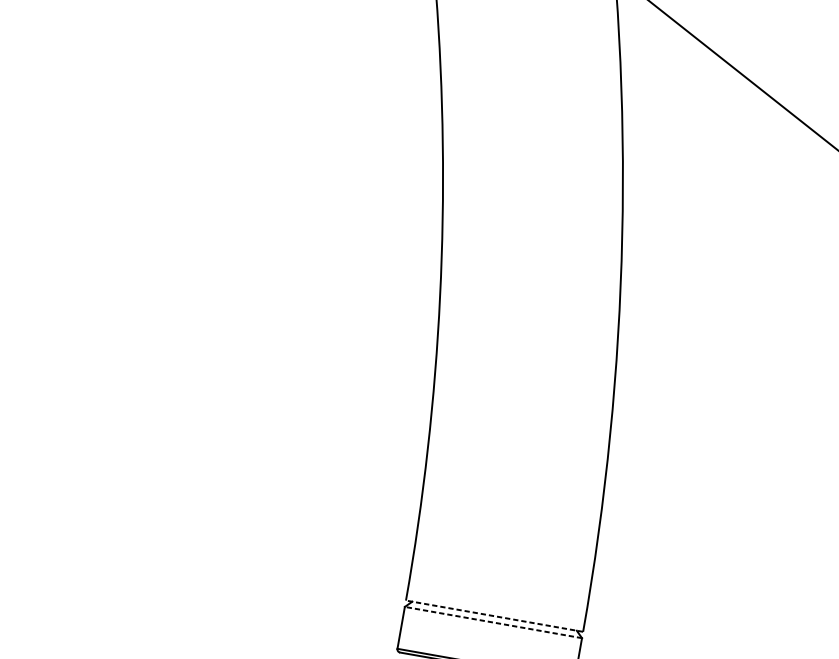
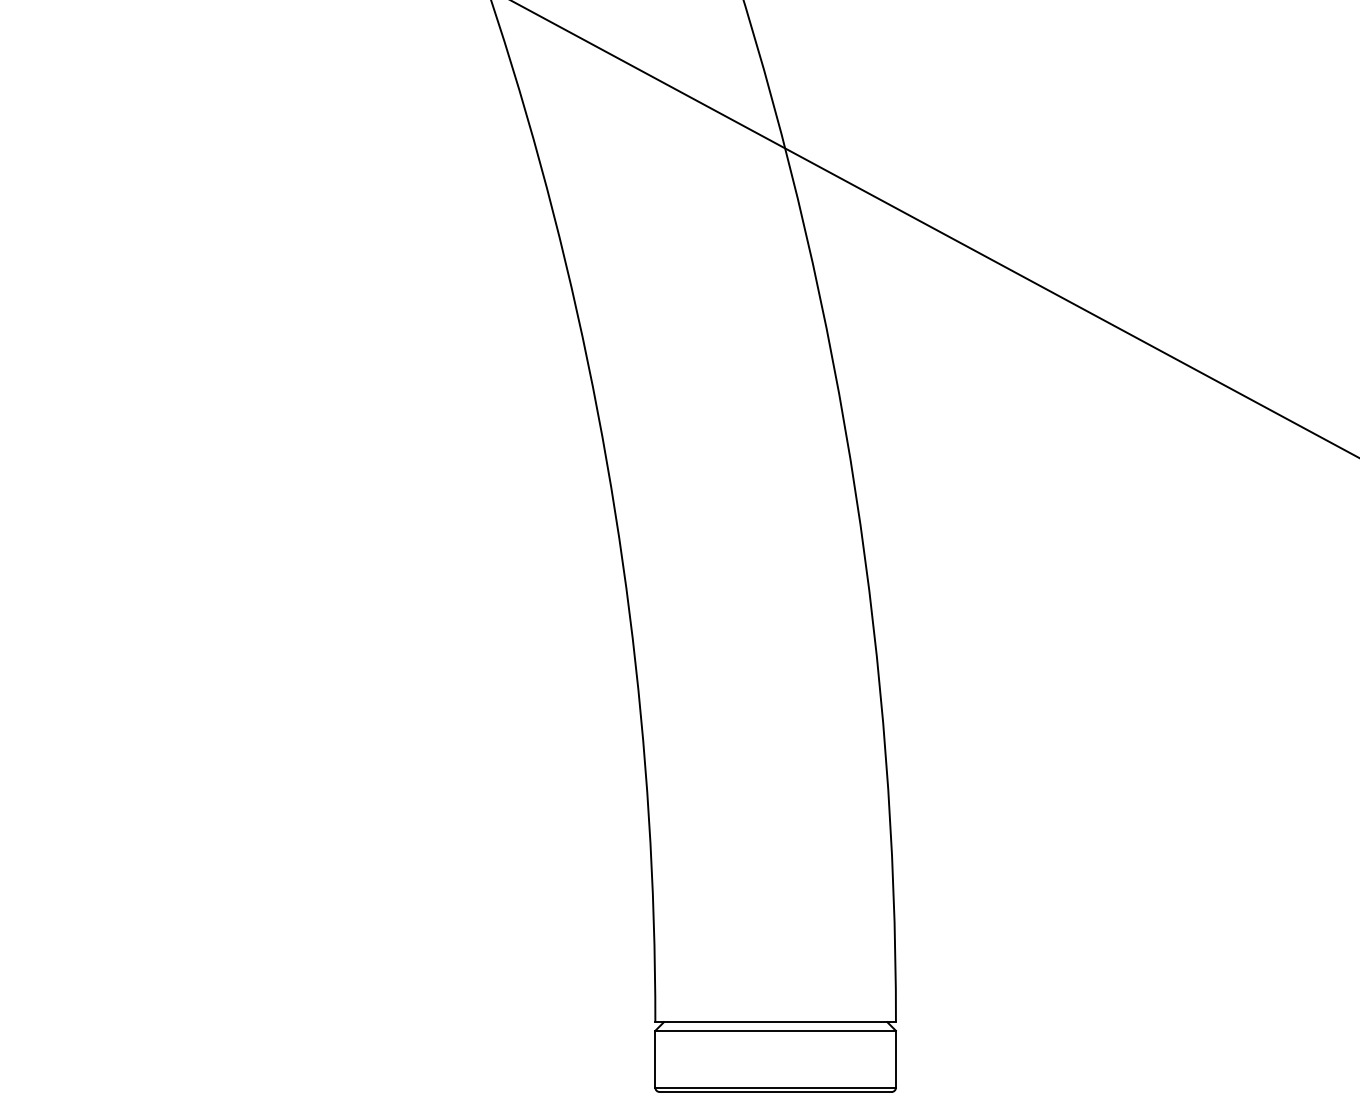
line: (494, 616) -> (775, 1022), dashed -> solid
line: (493, 622) -> (775, 1030), dashed -> solid

